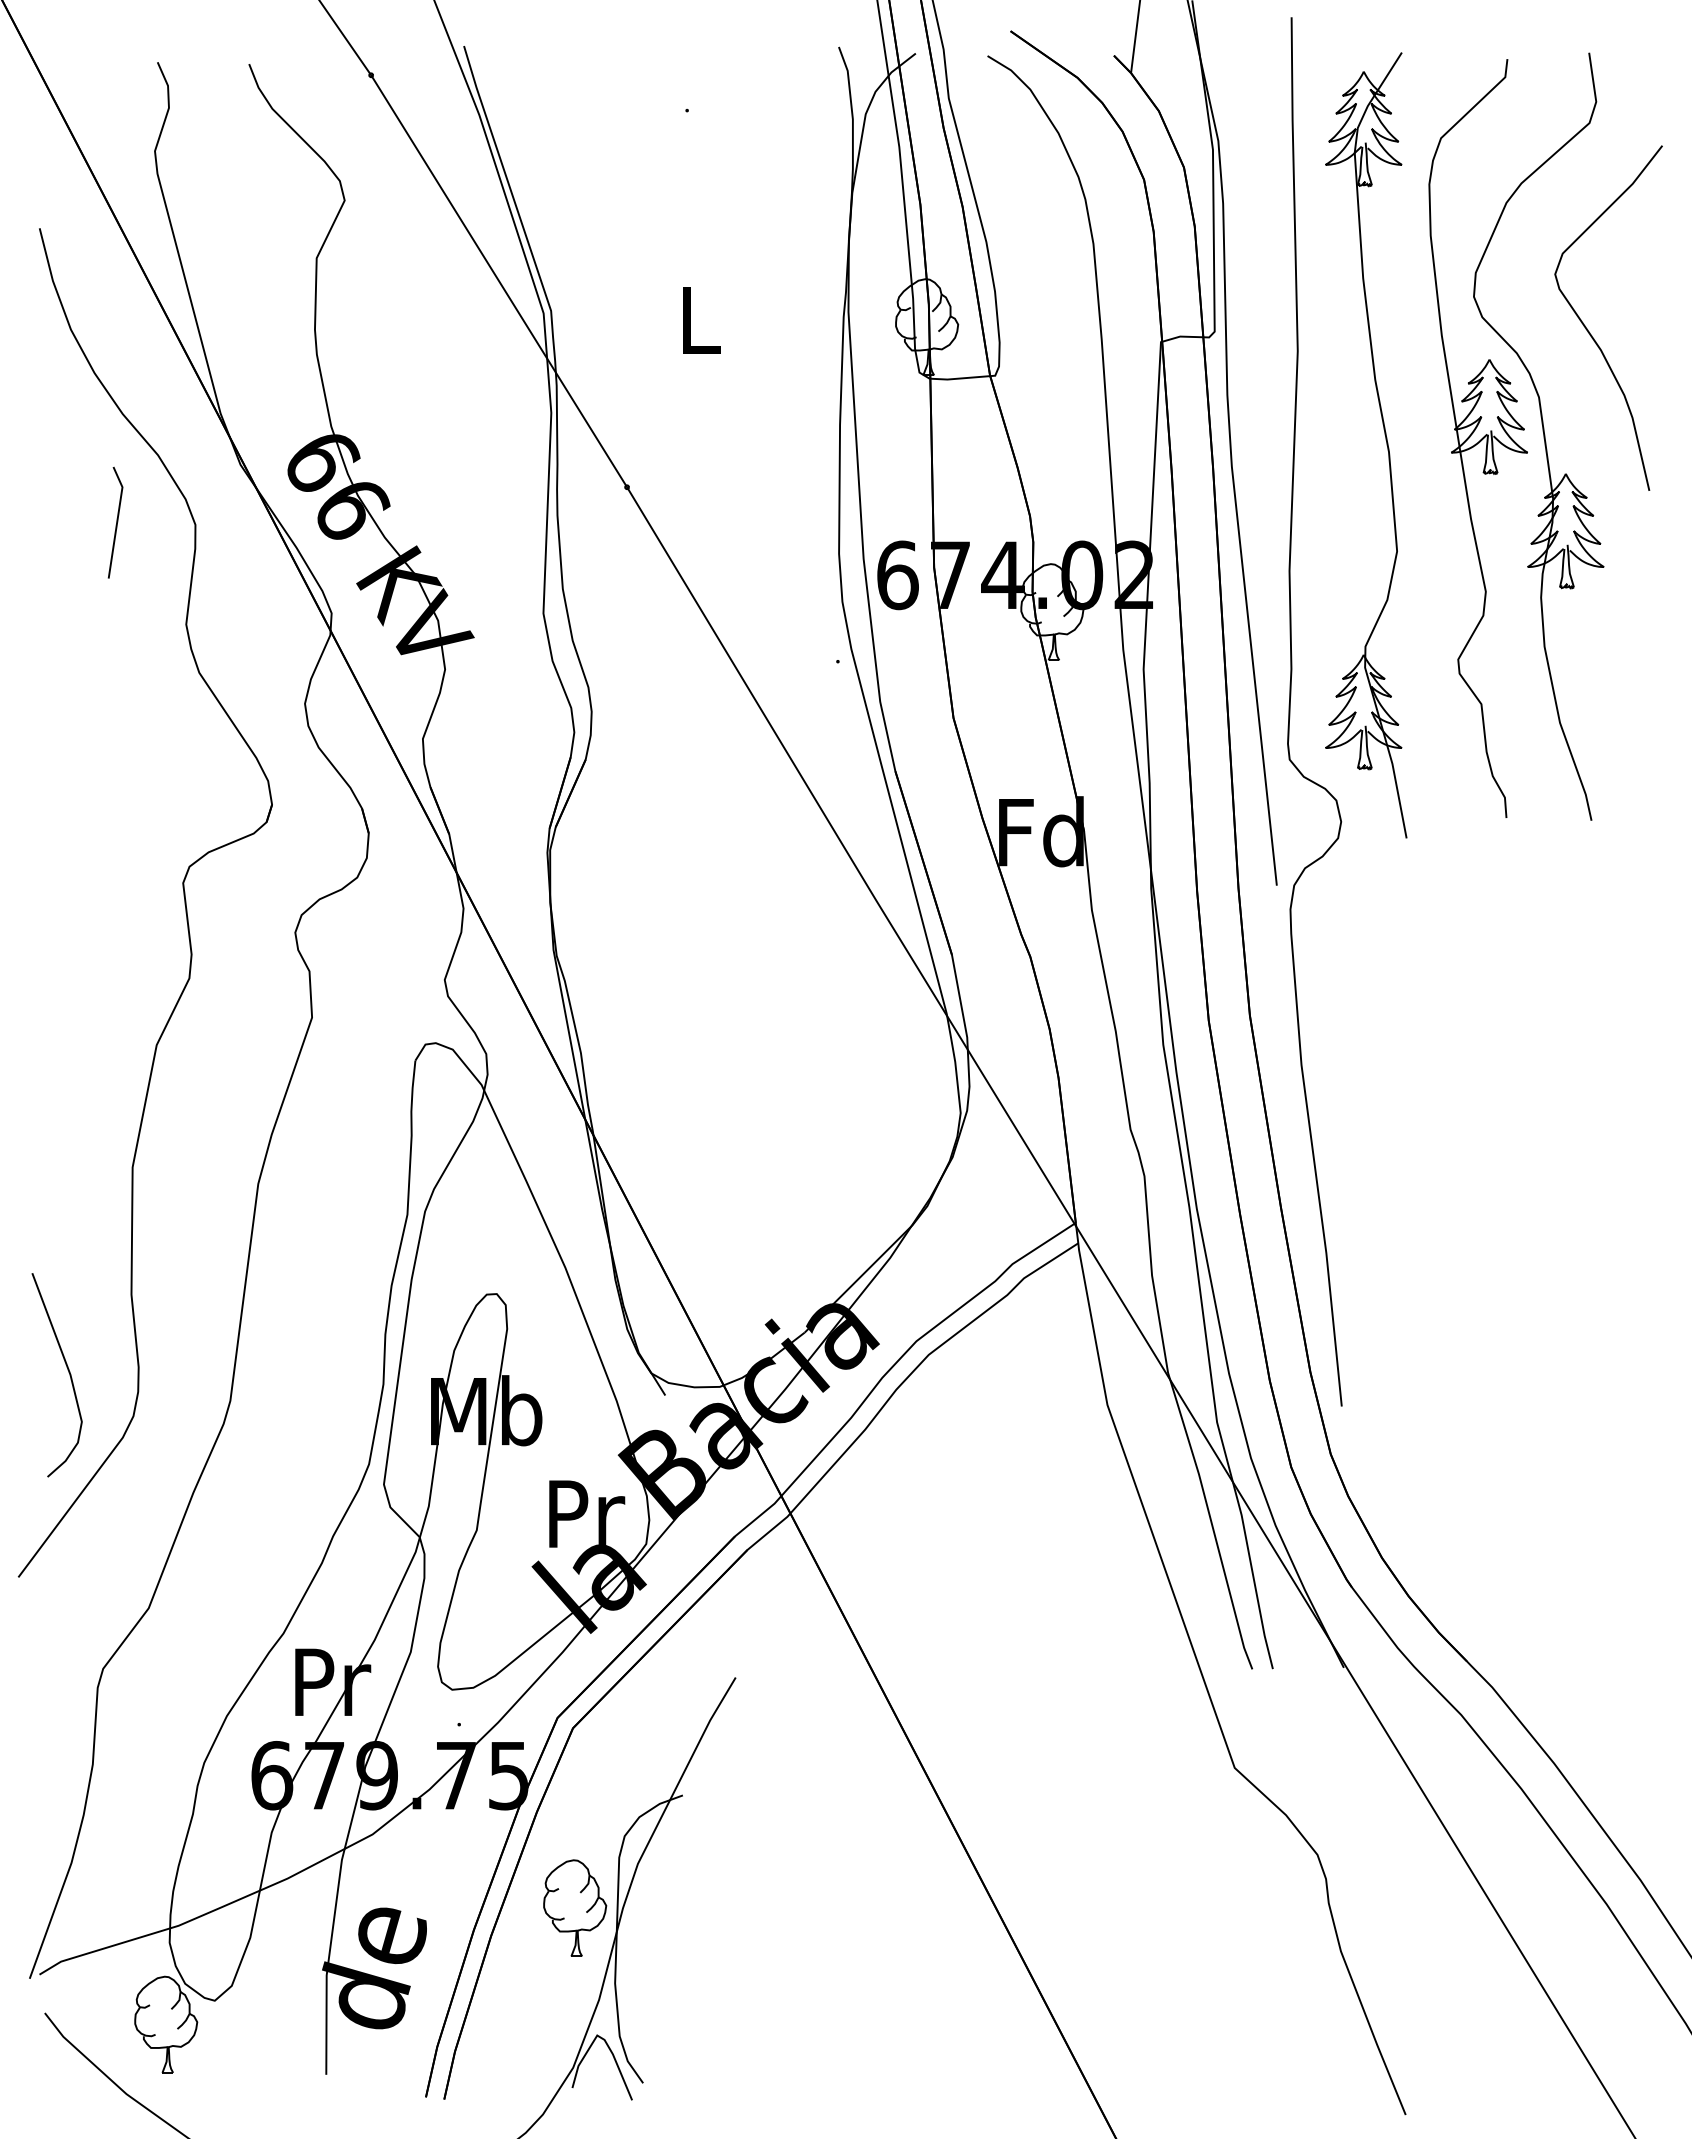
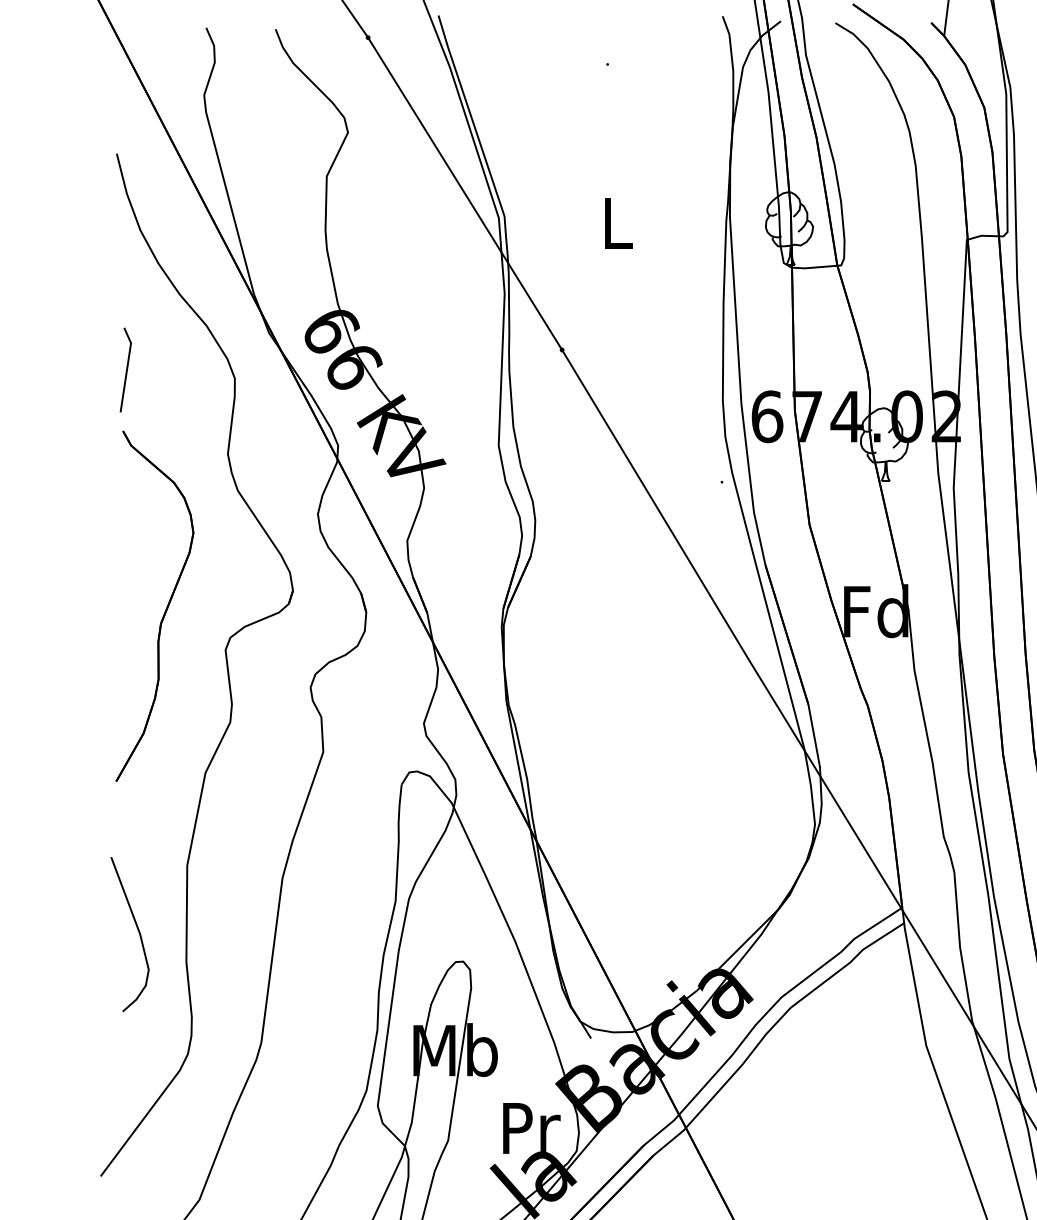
line: (116, 522) -> (126, 369), moved
part: (104, 828) -> (165, 608), added
curve: (67, 1370) -> (137, 930), moved

